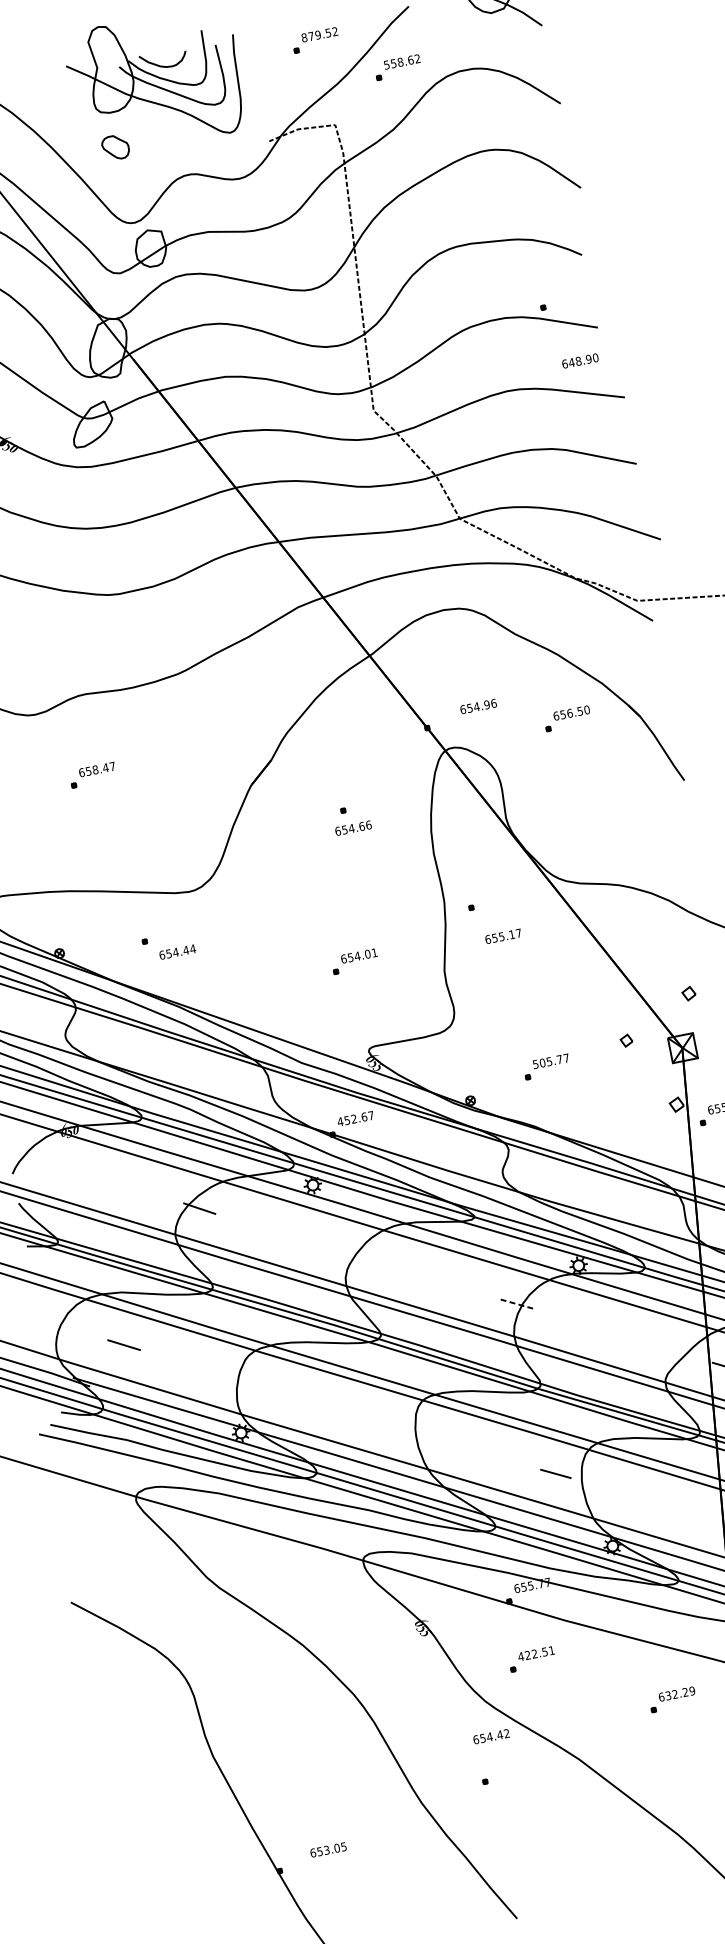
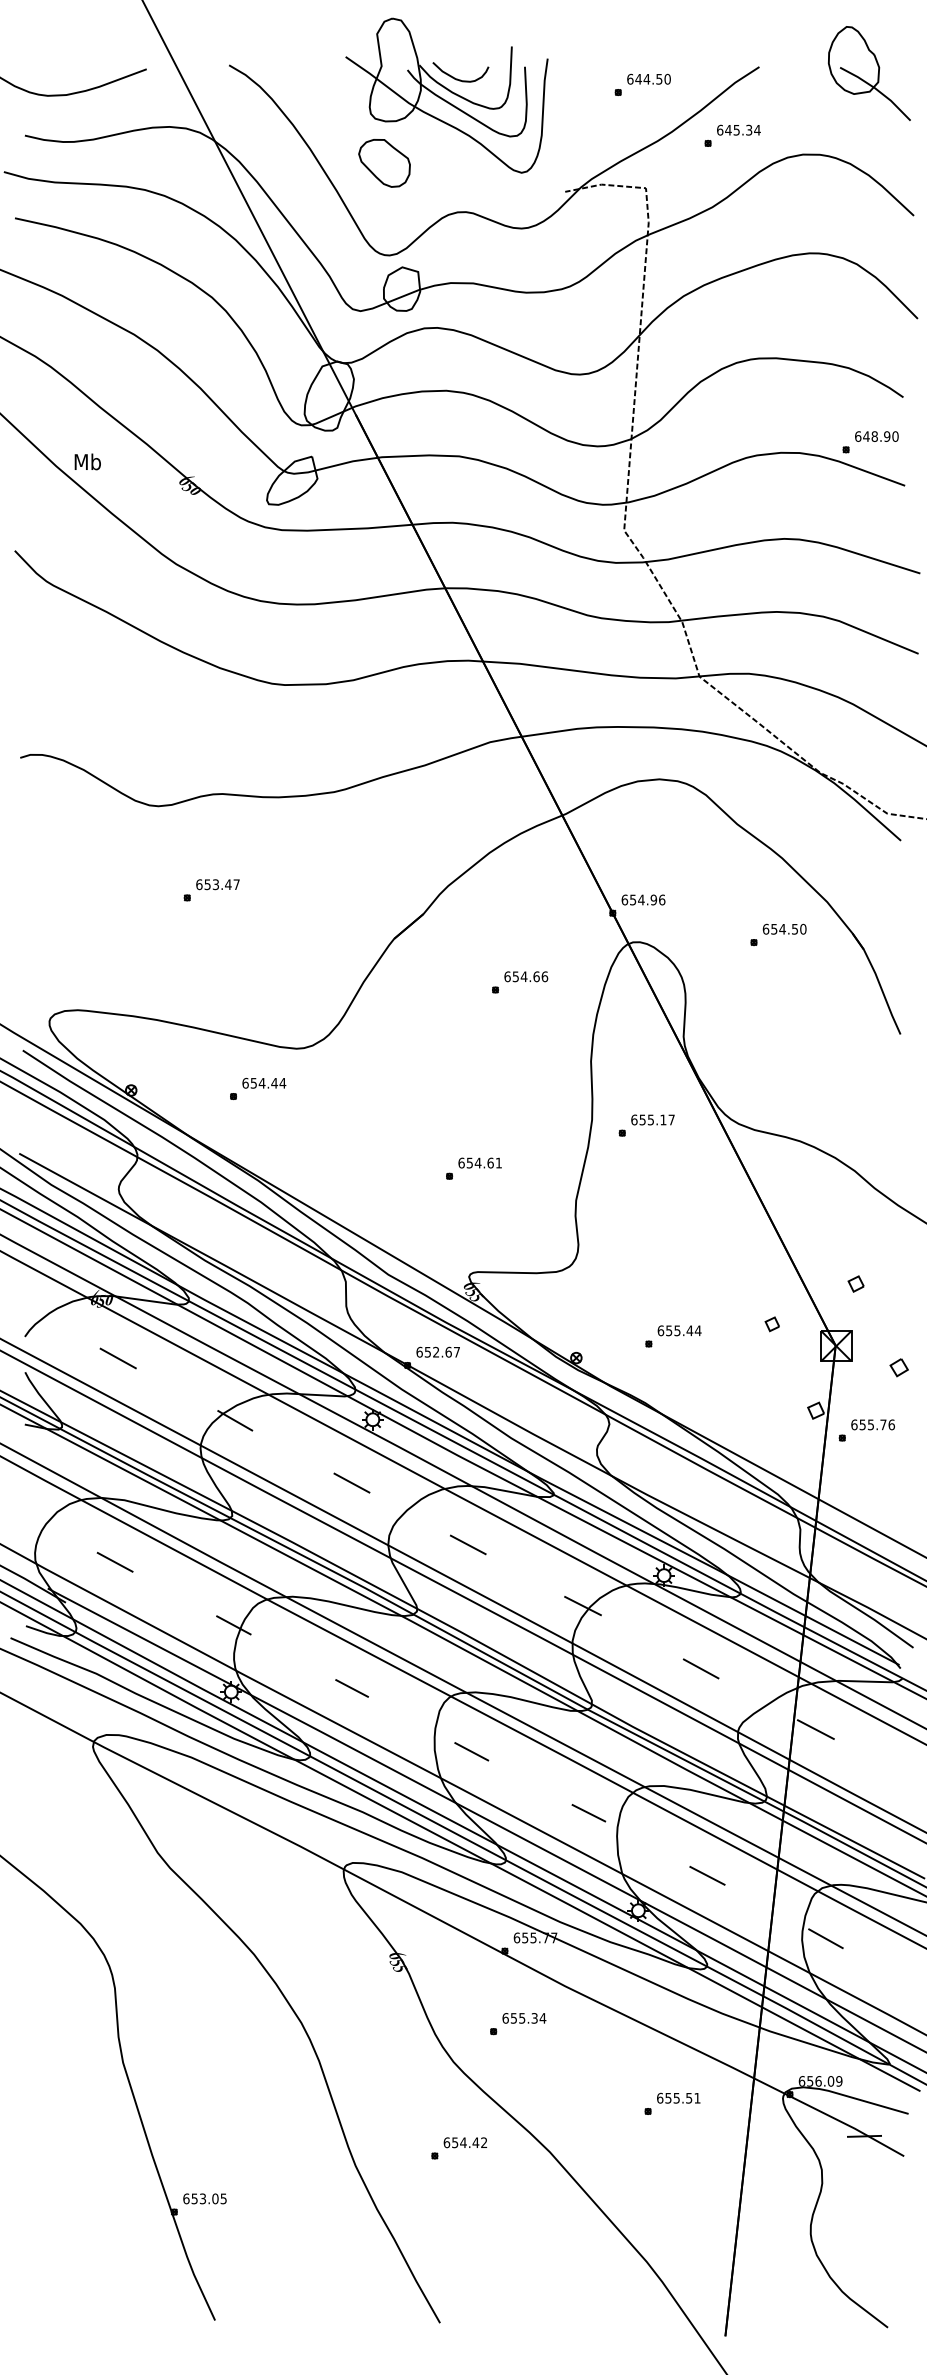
text: (319, 34) -> (648, 78), 879.52 -> 644.50
text: (401, 61) -> (738, 129), 558.62 -> 645.34
part: (115, 147) -> (384, 163), size x1.67
text: (580, 360) -> (876, 436), moved
text: (478, 706) -> (643, 899), moved
text: (569, 712) -> (782, 928), 656.50 -> 654.50
text: (95, 769) -> (215, 884), 658.47 -> 653.47
text: (353, 827) -> (526, 976), moved
text: (502, 936) -> (652, 1119), moved
text: (177, 951) -> (264, 1082), moved
text: (367, 953) -> (490, 1162), 654.01 -> 654.61
text: (551, 1061) -> (679, 1330), 505.77 -> 655.44
text: (340, 1121) -> (419, 1351), 452.67 -> 652.67
line: (92, 1176) -> (117, 1358), added
line: (305, 1240) -> (351, 1482), added
line: (411, 1272) -> (467, 1544), added
line: (517, 1304) -> (583, 1606), dashed -> solid
line: (624, 1336) -> (700, 1668), added
line: (232, 1377) -> (233, 1625), added
line: (339, 1410) -> (351, 1688), added
line: (448, 1442) -> (471, 1751), added
line: (663, 1505) -> (707, 1875), added
text: (536, 1653) -> (524, 2018), 422.51 -> 655.34
text: (679, 1692) -> (682, 2097), 632.29 -> 655.51
text: (490, 1736) -> (464, 2142), moved
text: (328, 1849) -> (204, 2198), moved

